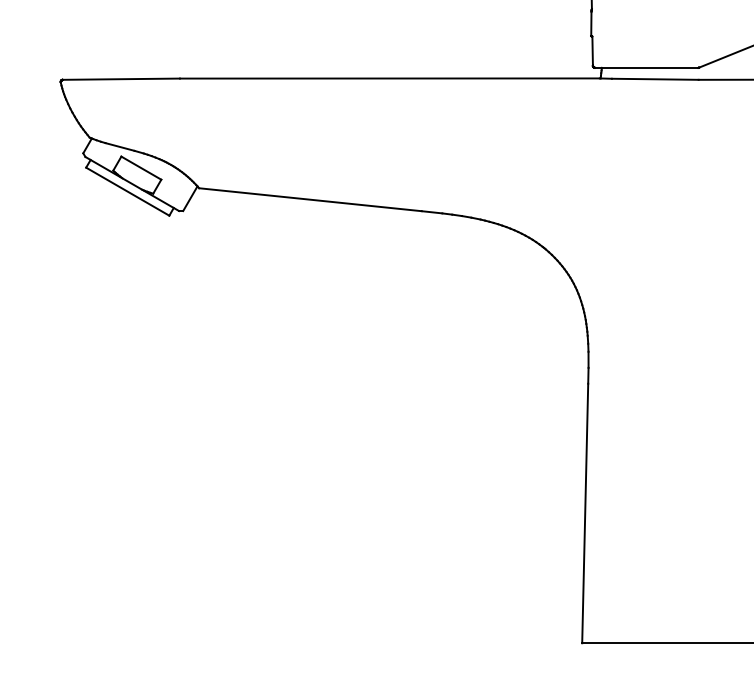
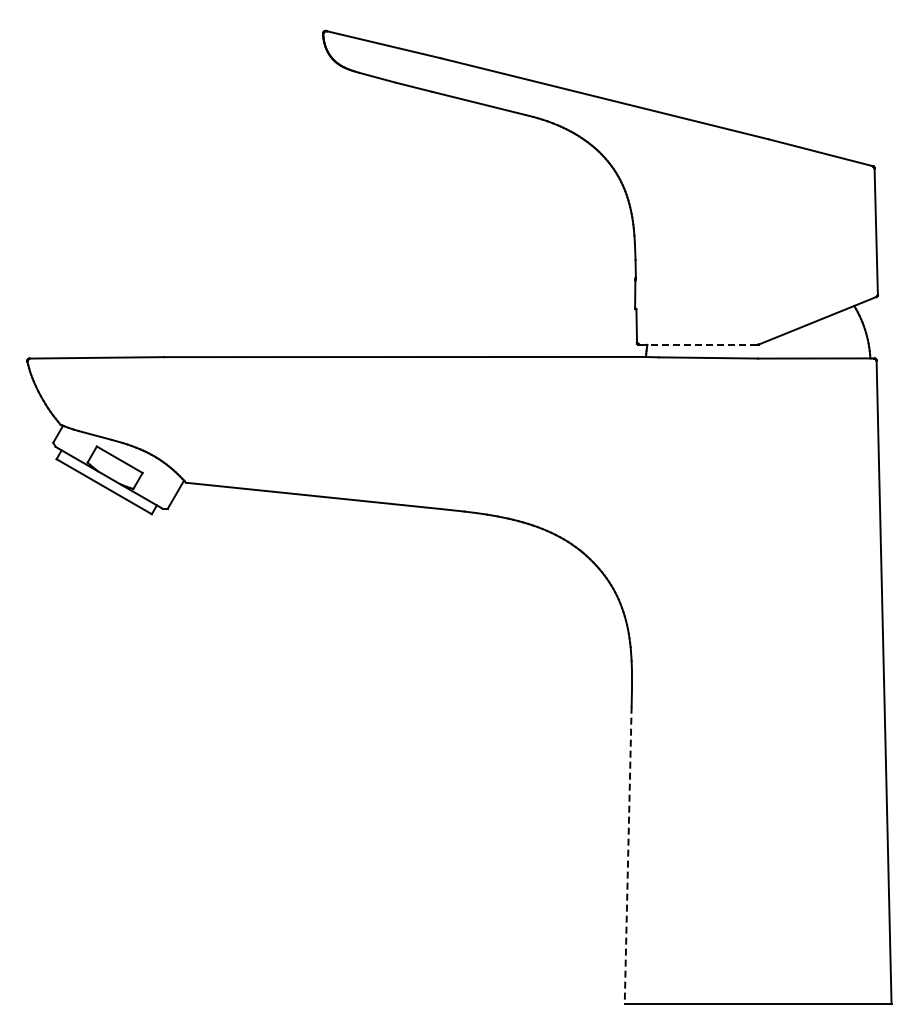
line: (646, 67) -> (698, 344), solid -> dashed
line: (585, 513) -> (628, 855), solid -> dashed

